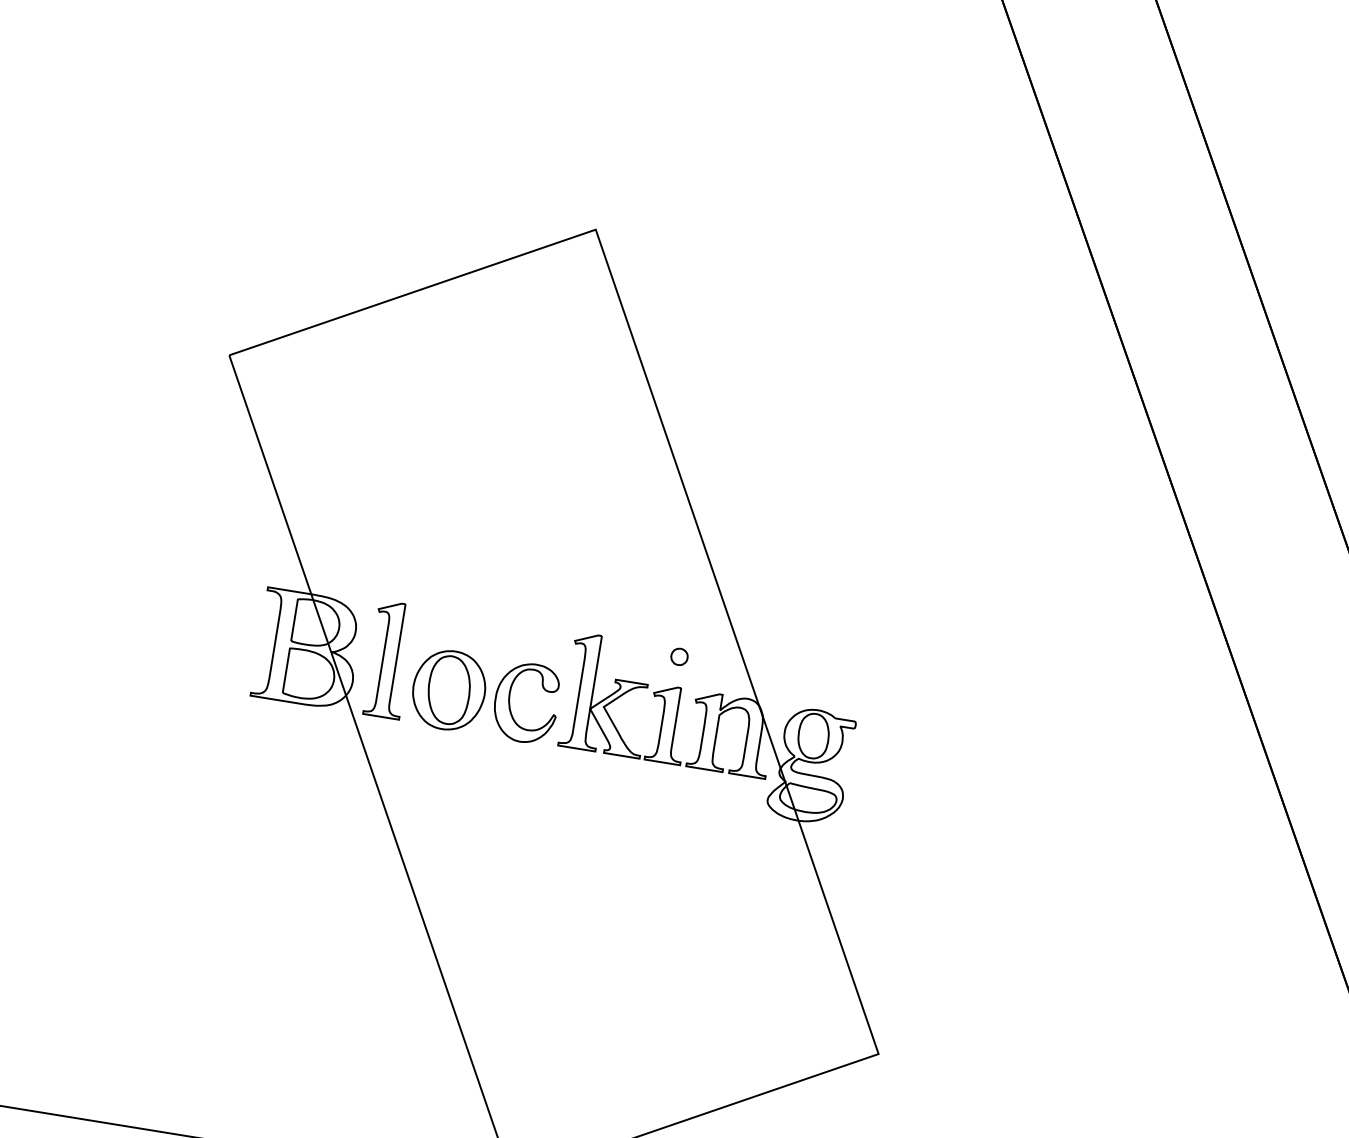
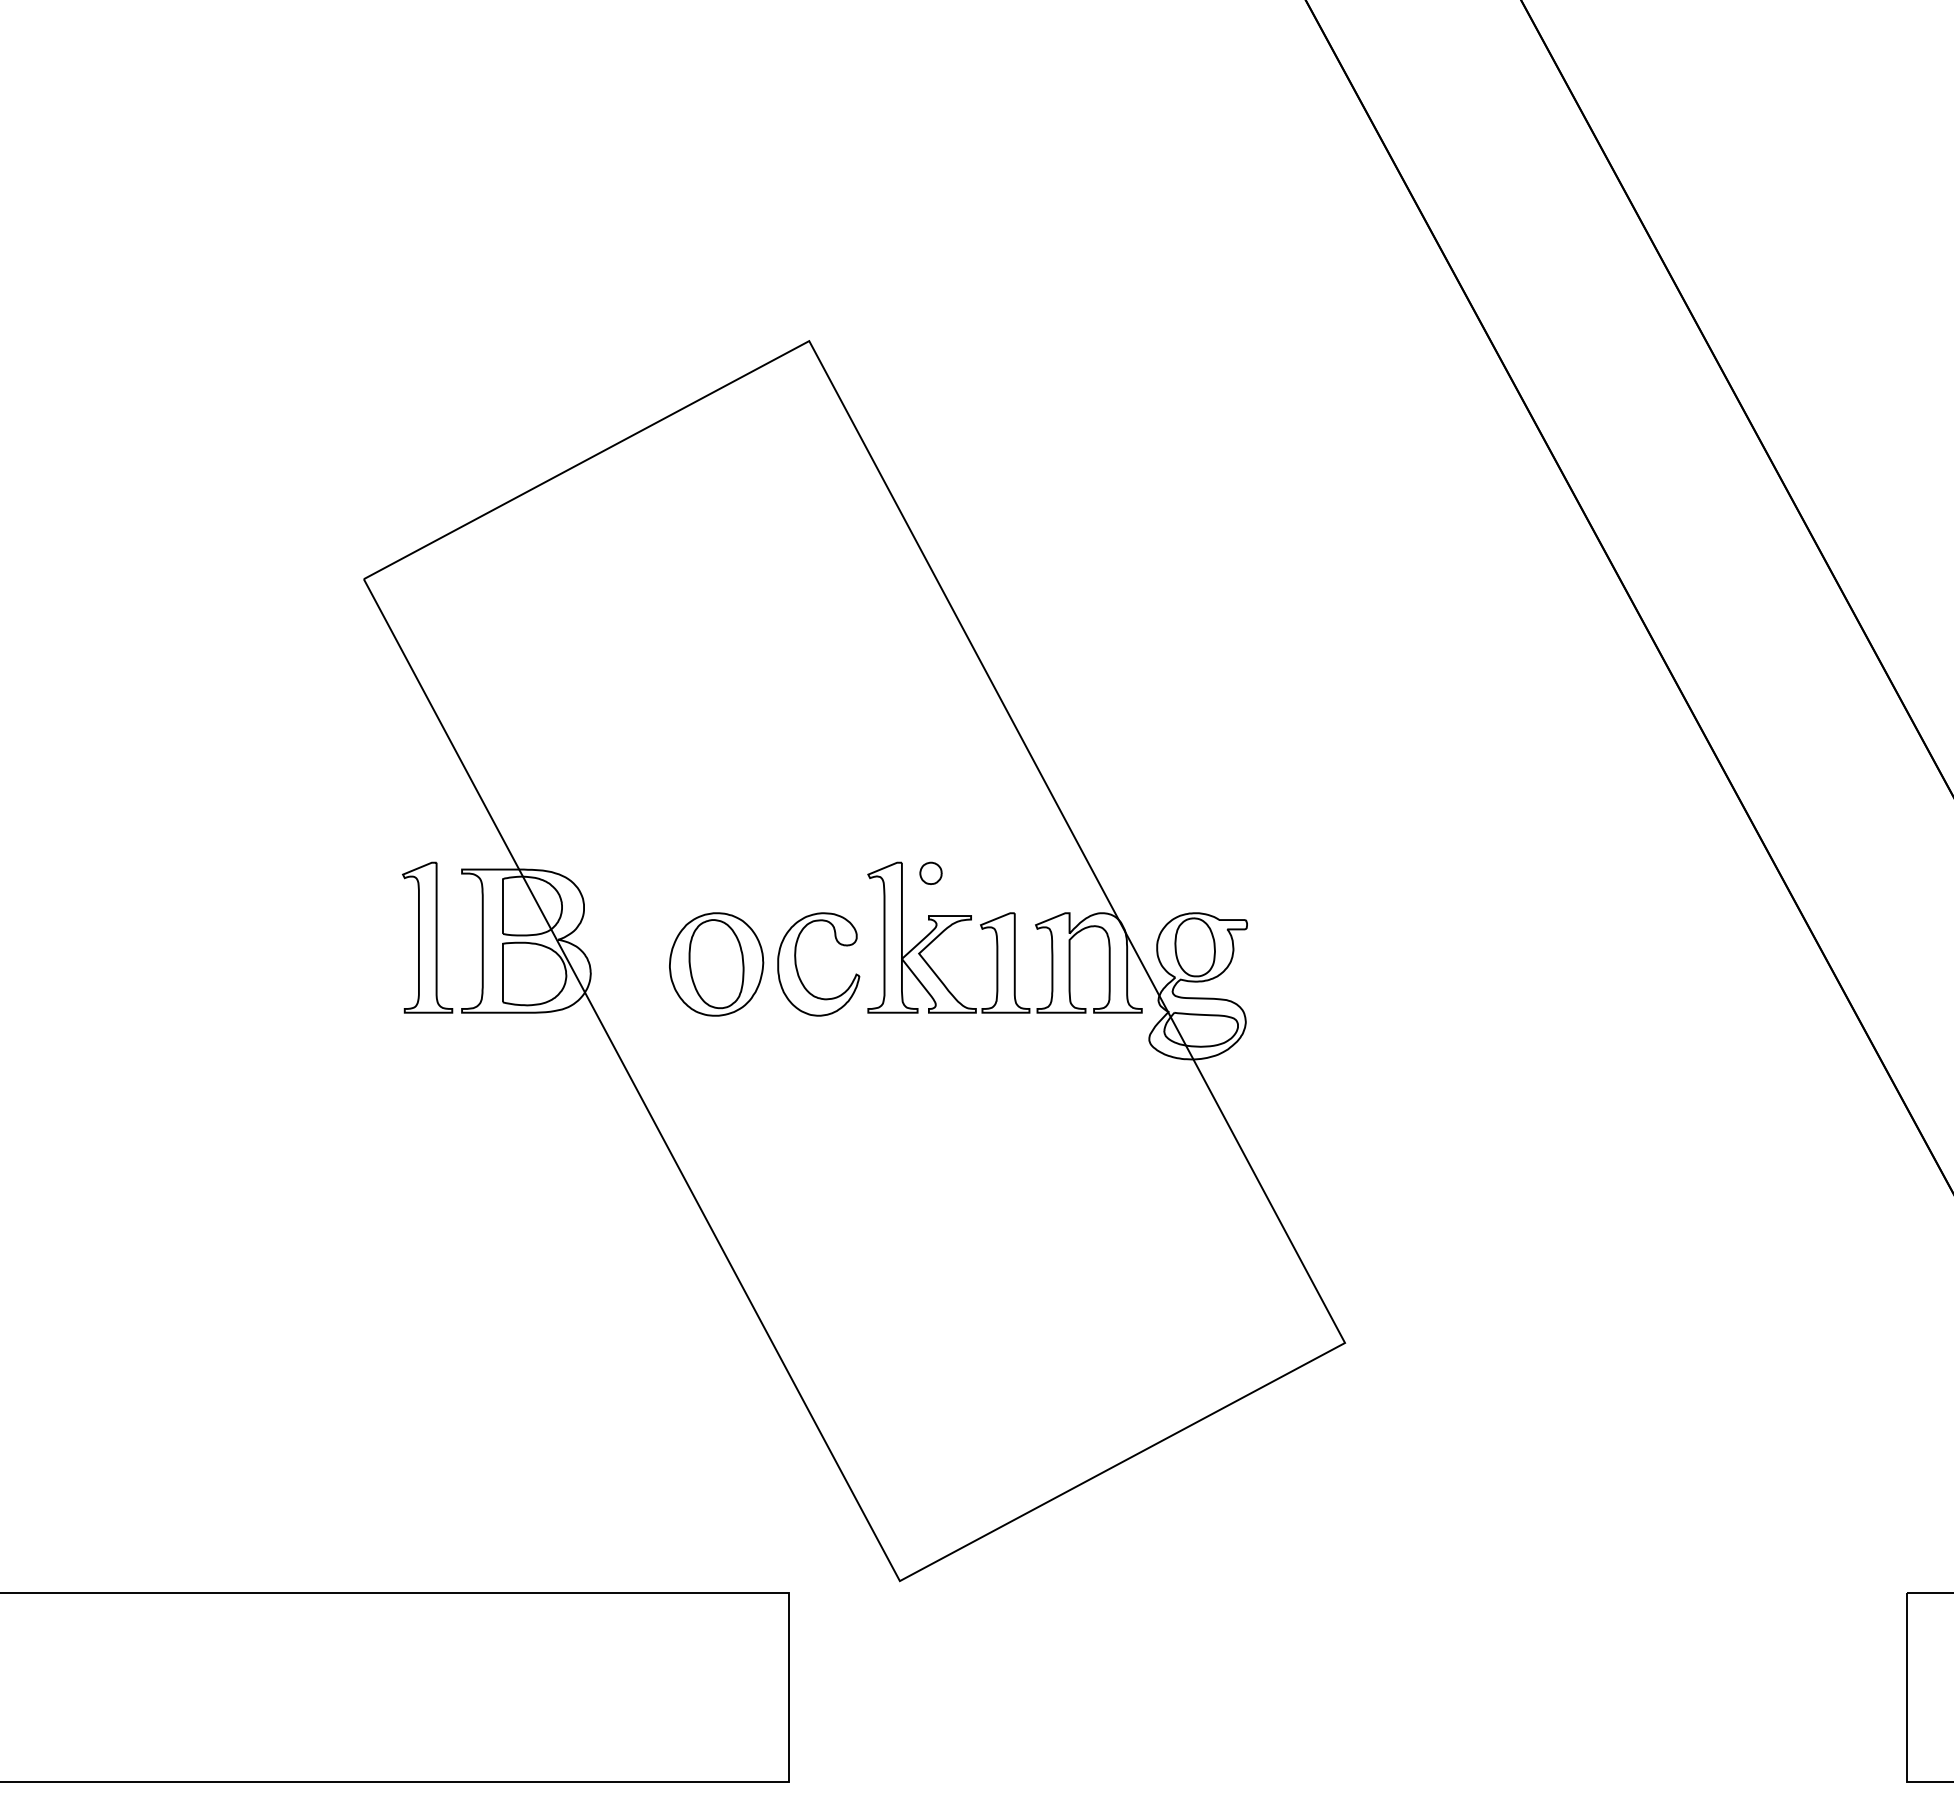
part: (679, 656) -> (930, 872), moved
part: (389, 659) -> (427, 937), moved

